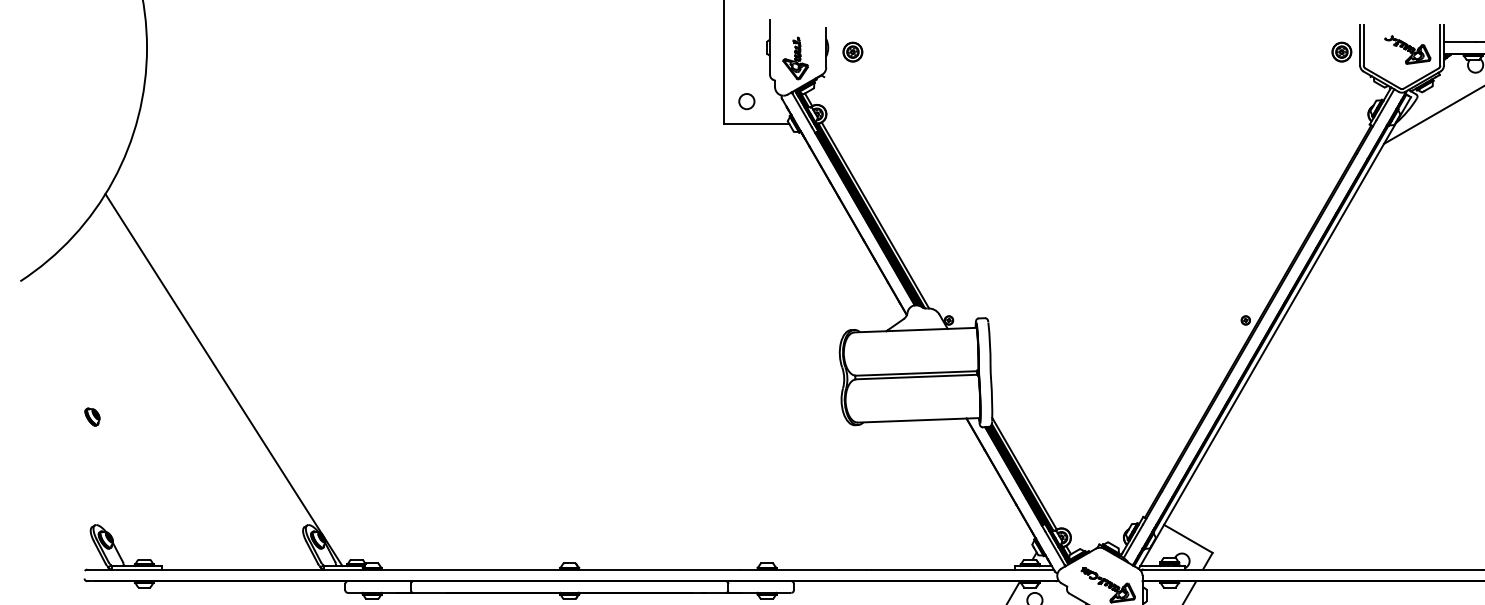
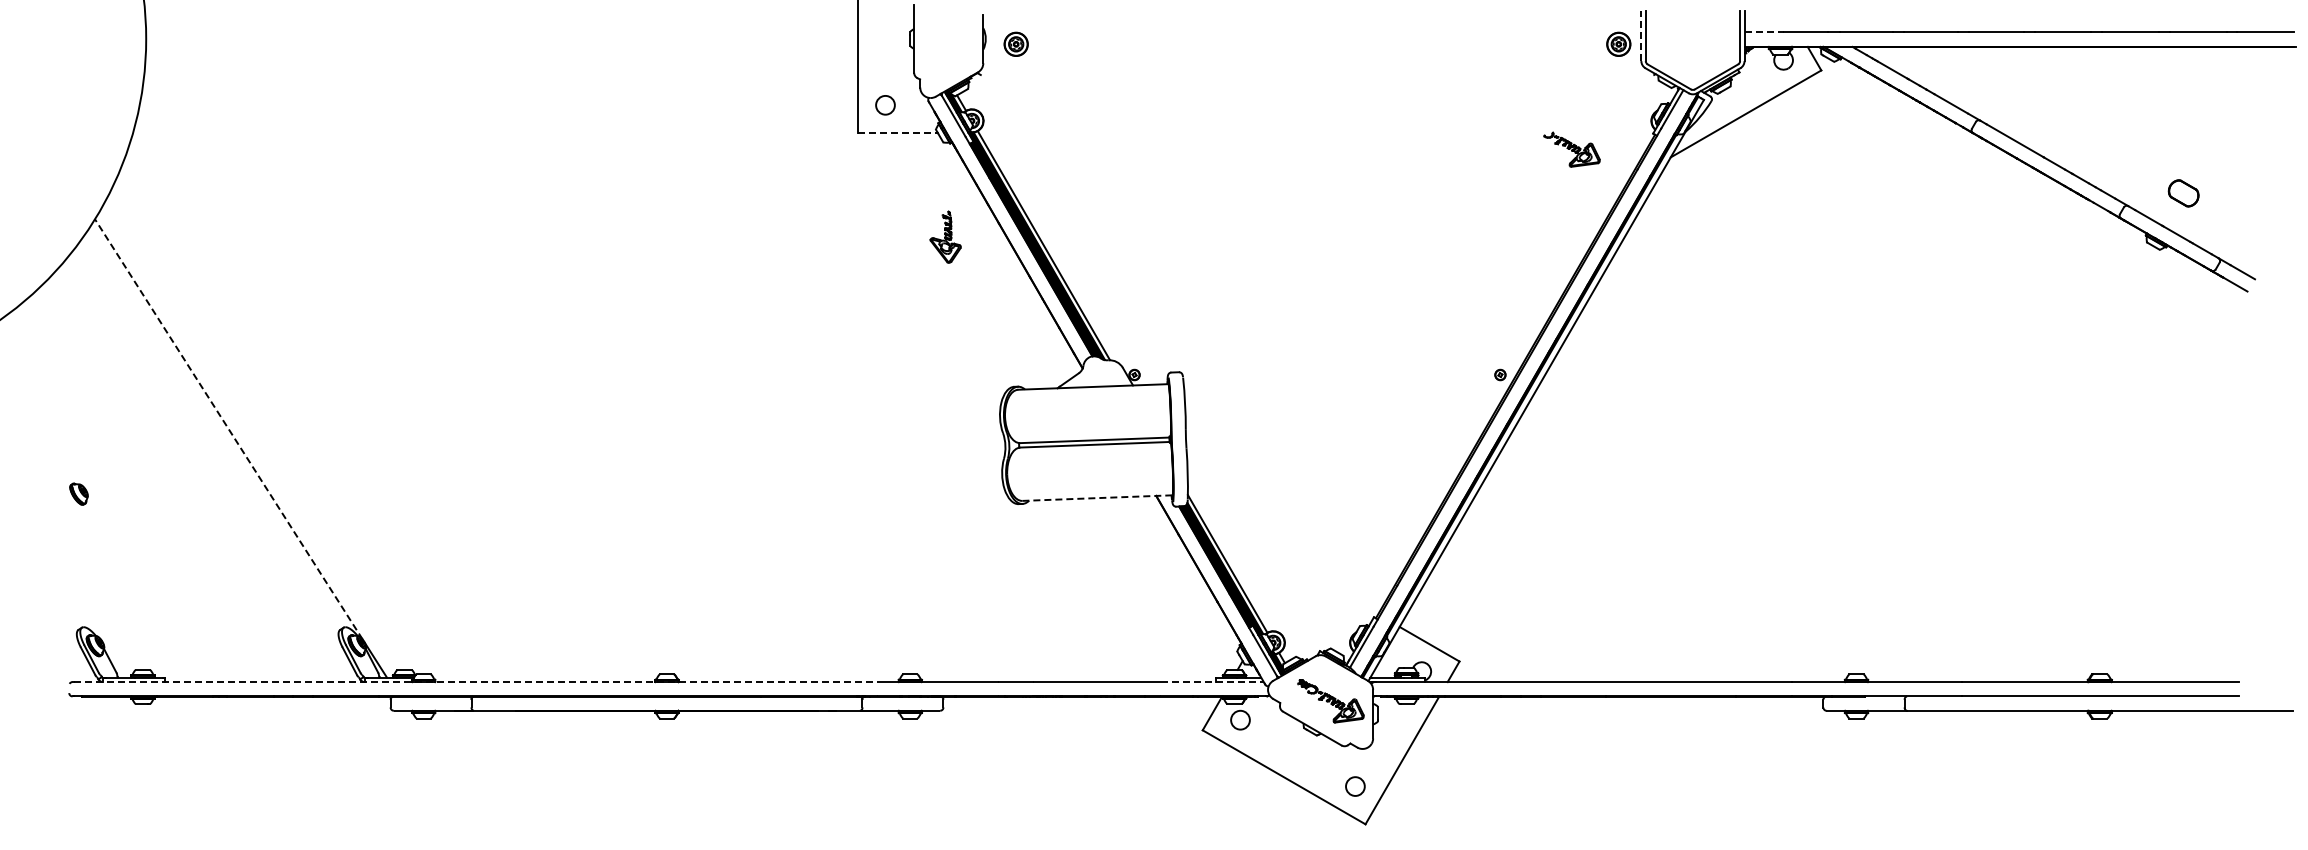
line: (1460, 42) -> (1764, 32), solid -> dashed
line: (1360, 44) -> (1641, 35), solid -> dashed
part: (1407, 49) -> (1571, 149), moved
part: (795, 57) -> (945, 236), moved
line: (756, 123) -> (897, 132), solid -> dashed
line: (213, 363) -> (228, 428), solid -> dashed
line: (918, 420) -> (1097, 498), solid -> dashed
line: (414, 569) -> (475, 682), solid -> dashed
line: (1012, 569) -> (1212, 682), solid -> dashed

